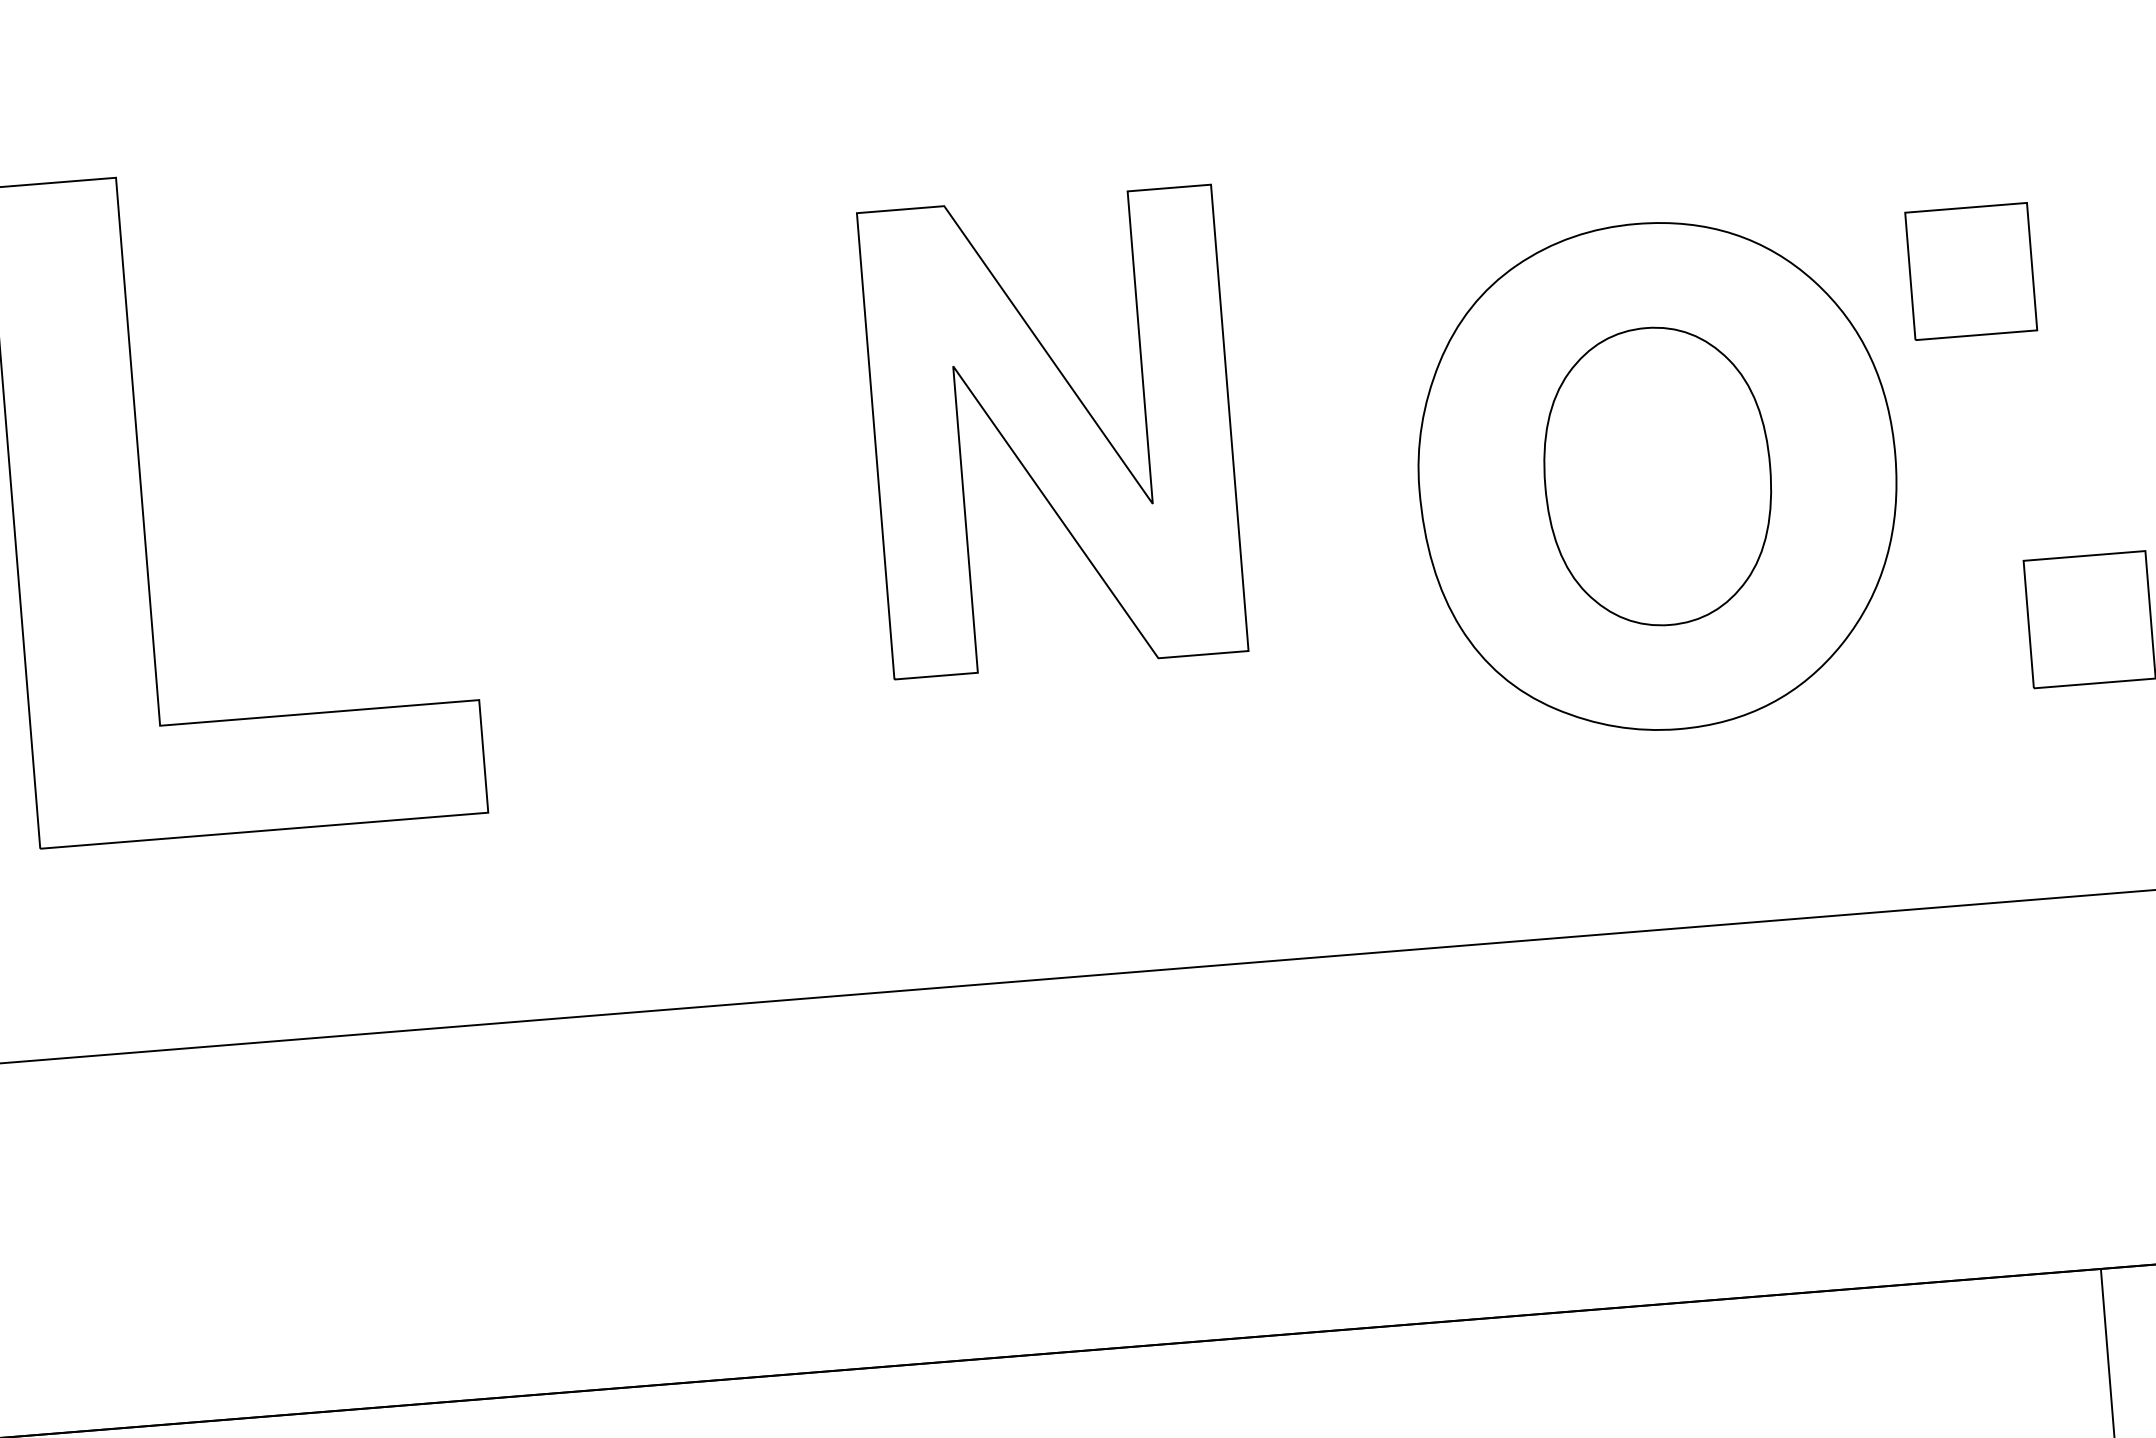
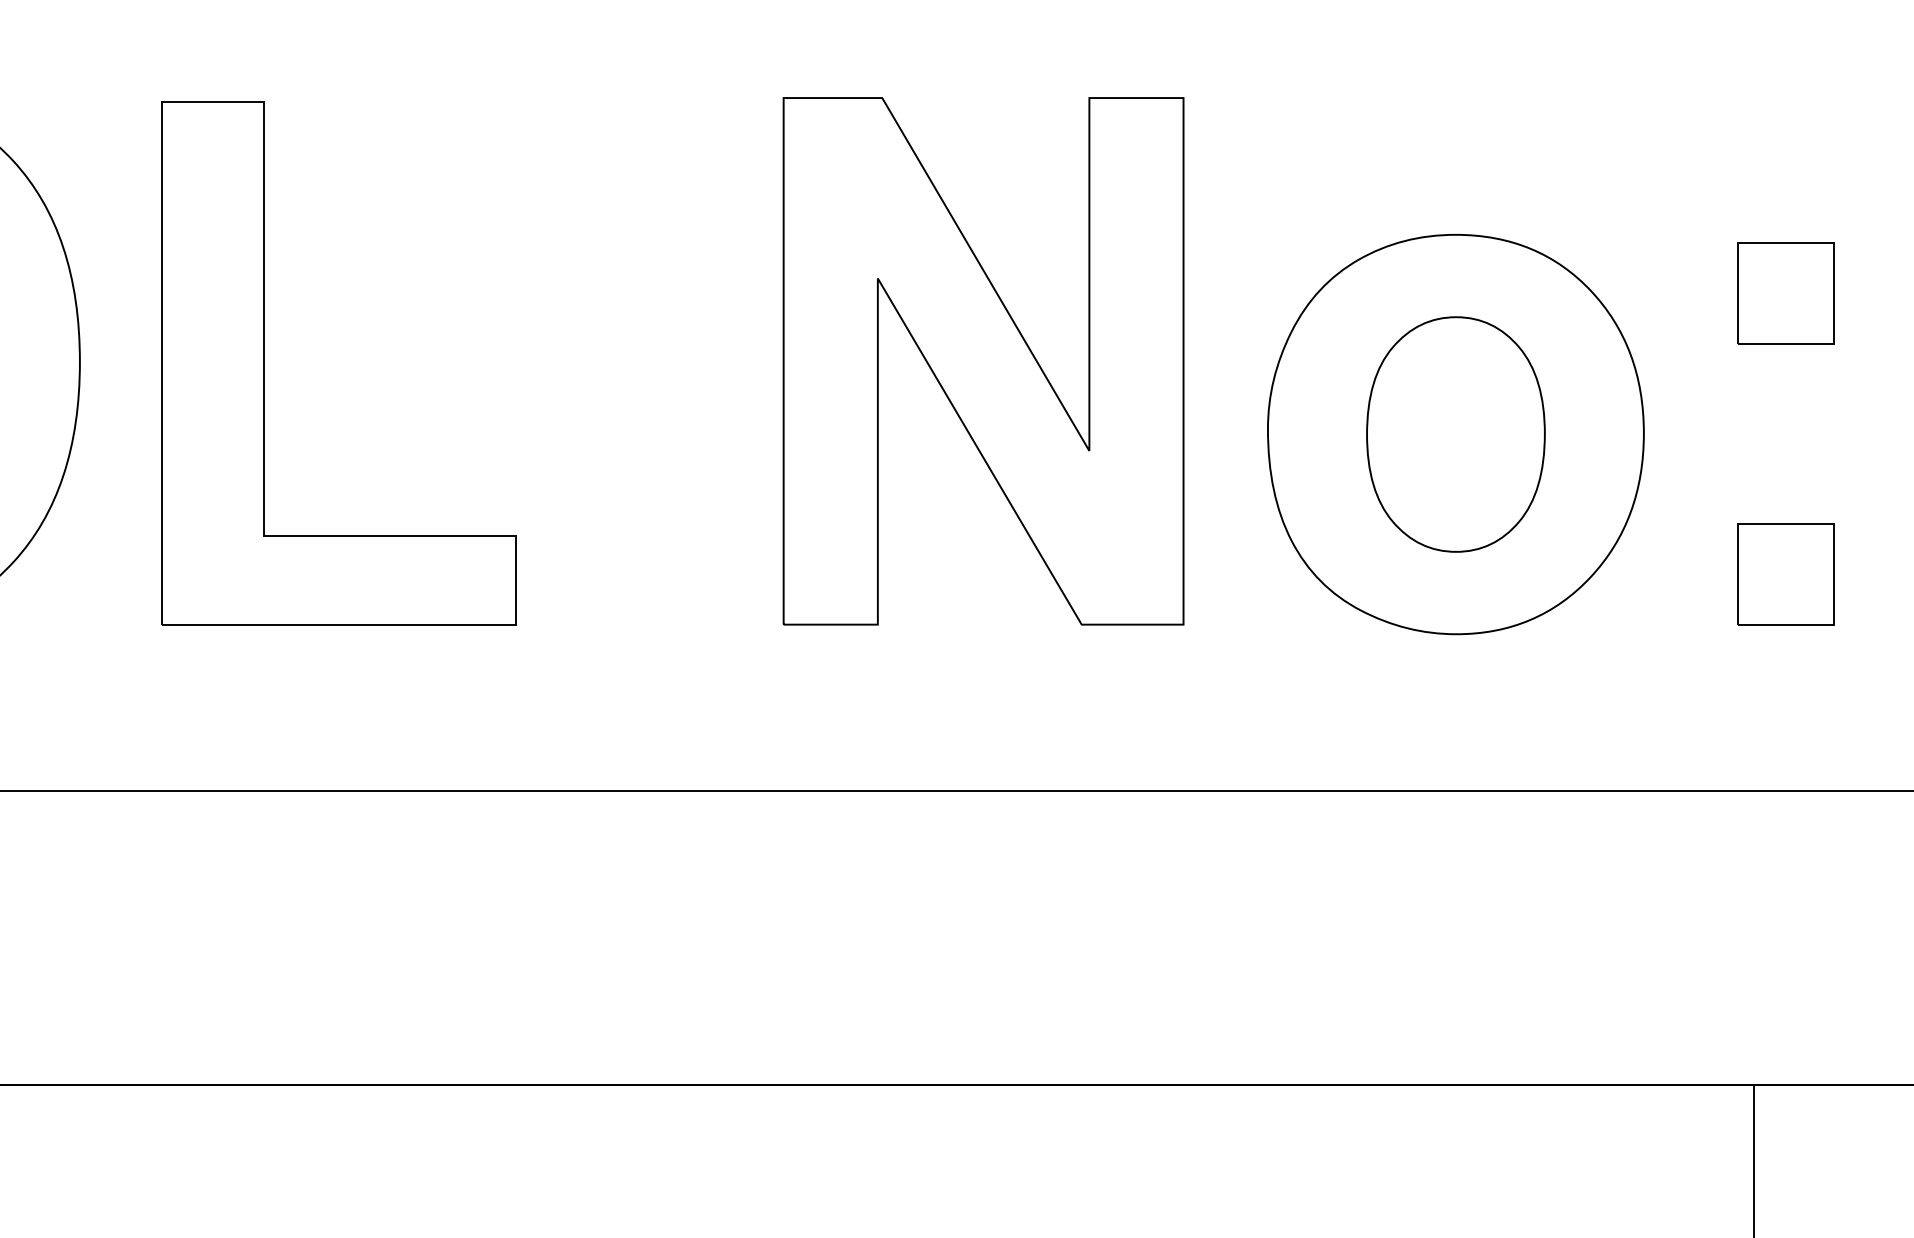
part: (1970, 271) -> (1785, 293), moved
part: (1052, 432) -> (983, 361), size x1.43

